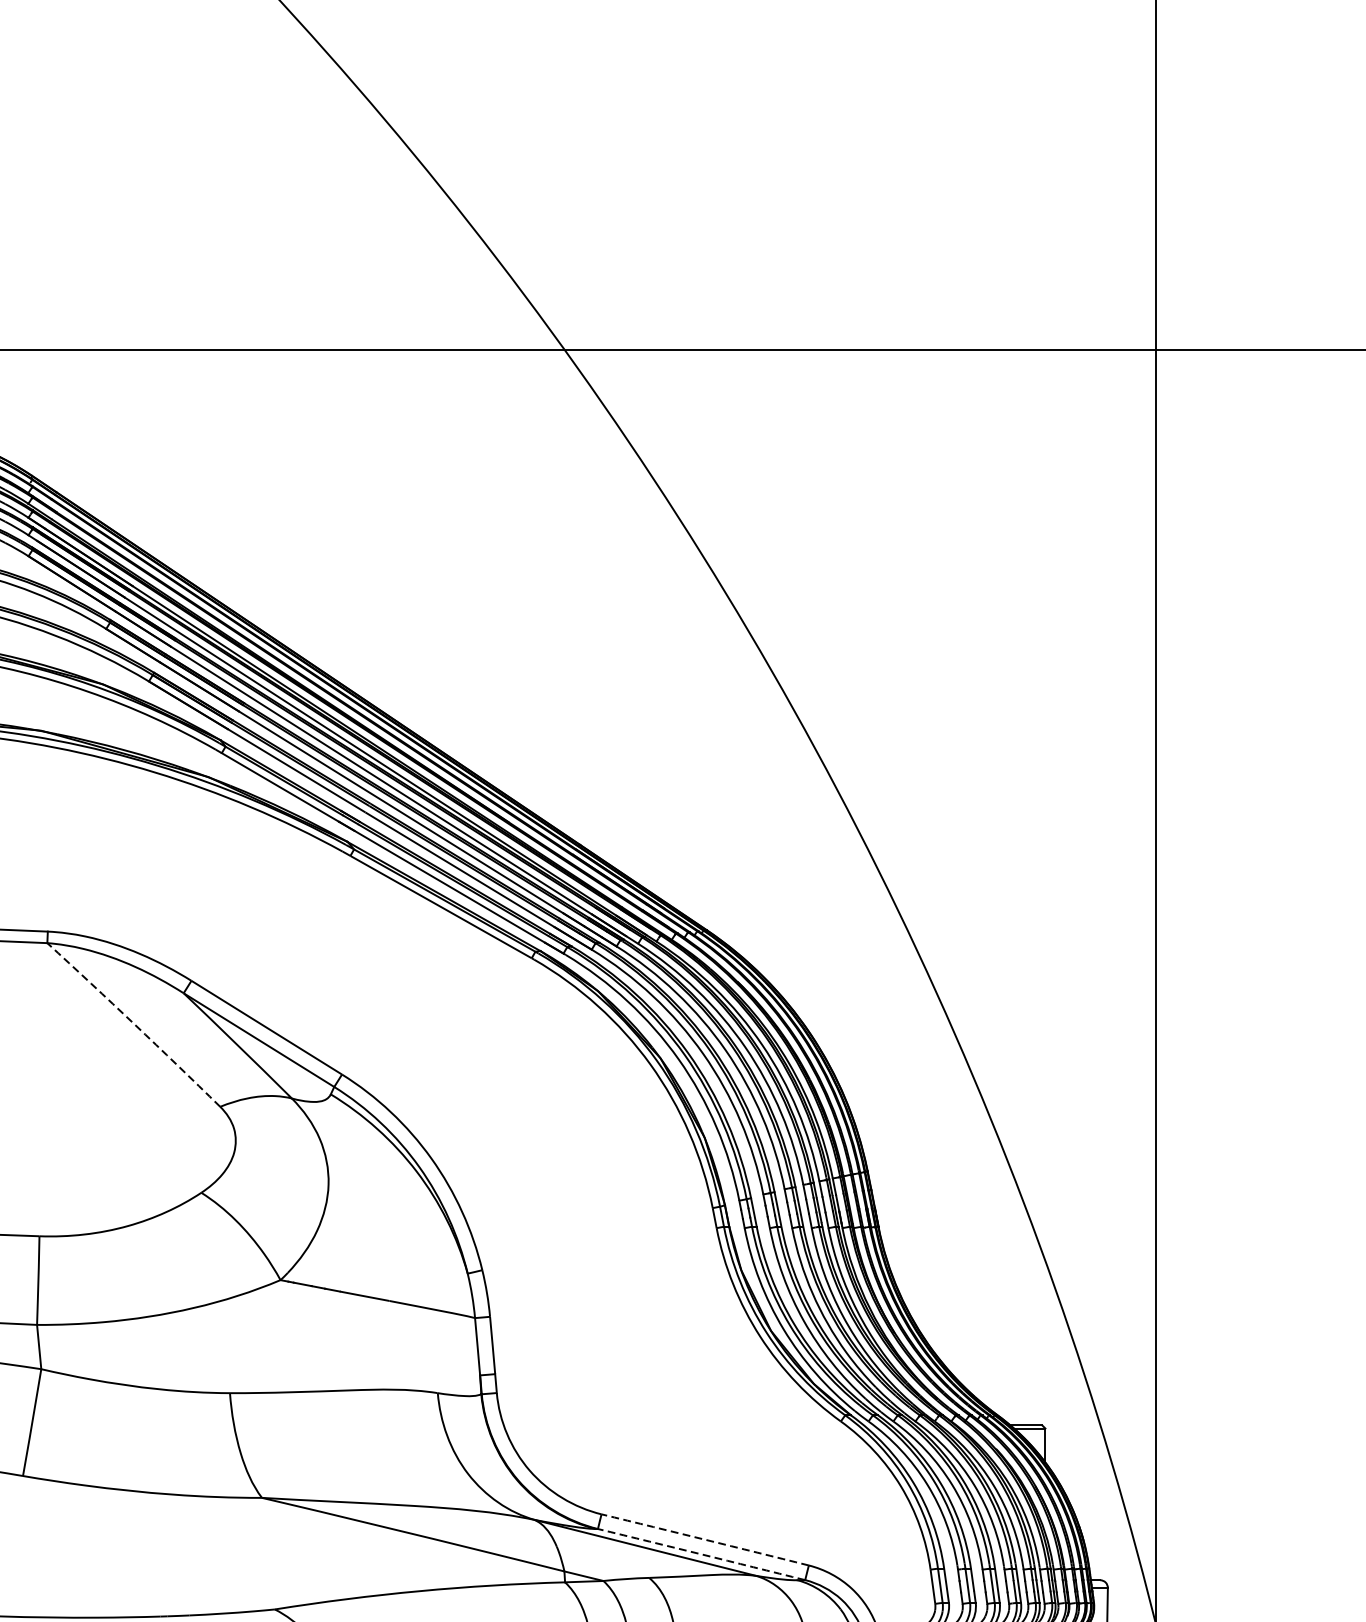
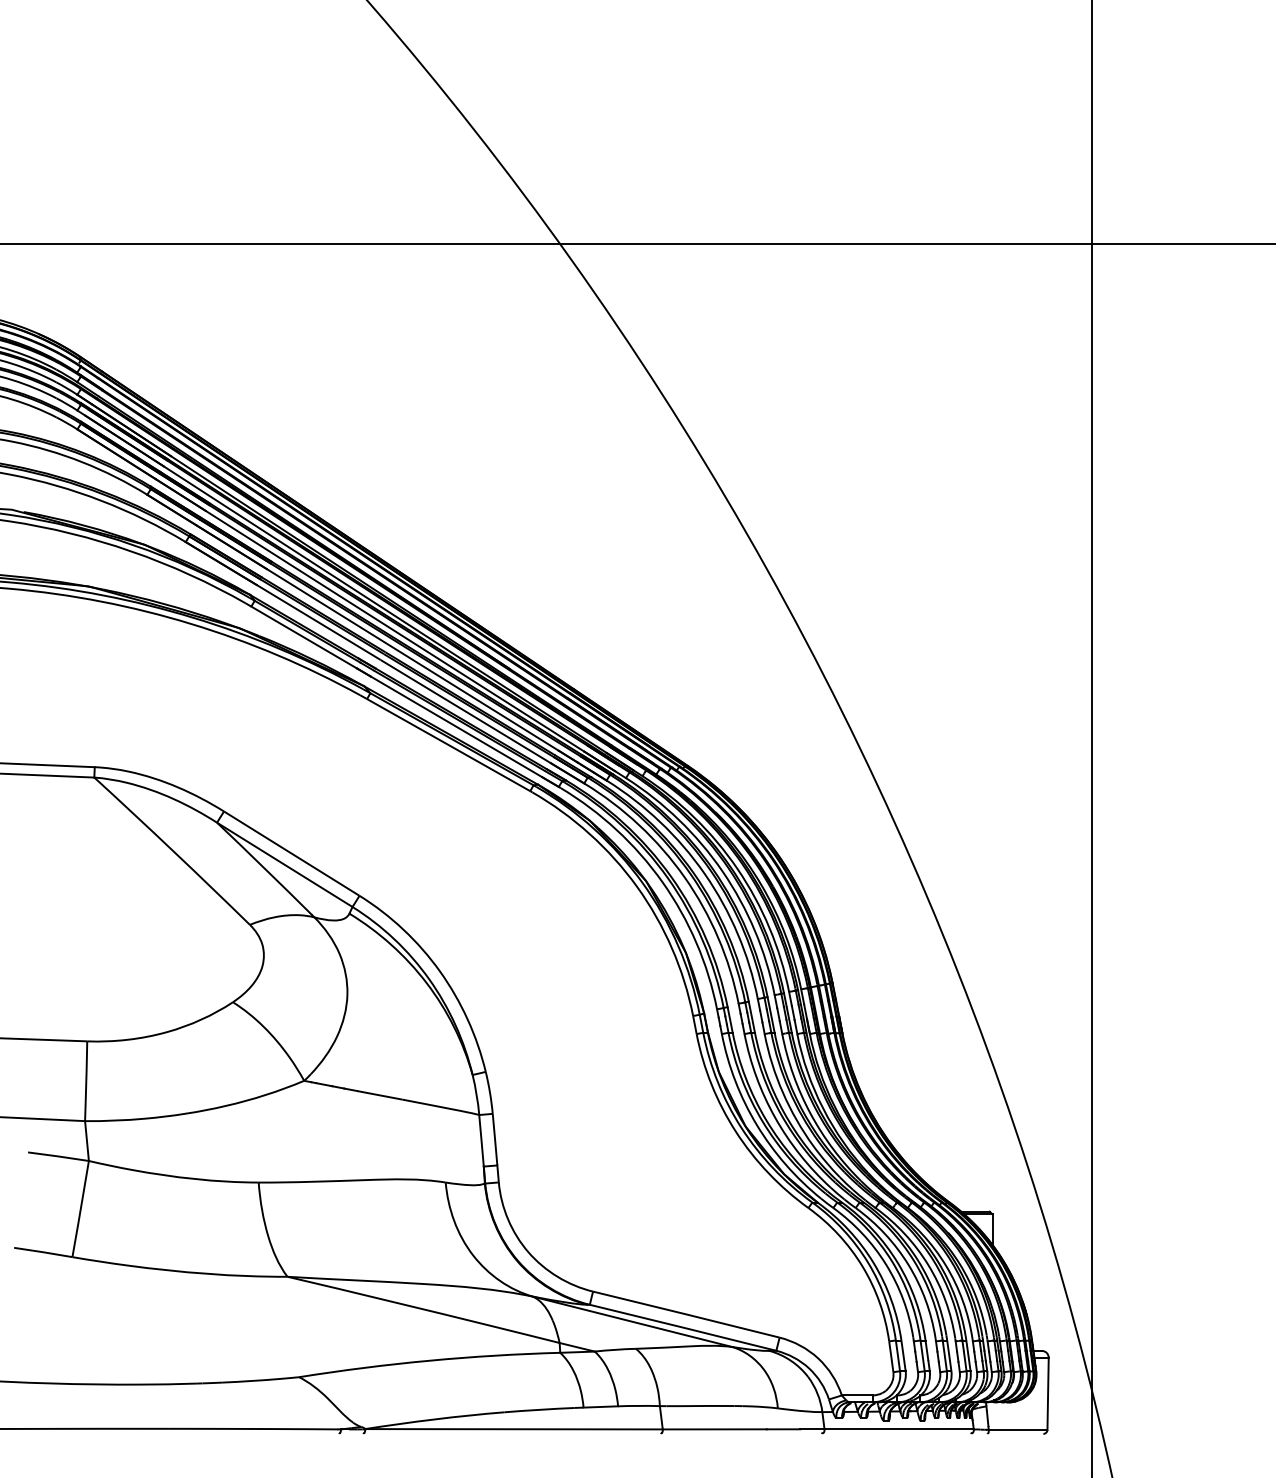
arc: (134, 1024) -> (172, 850), dashed -> solid
arc: (705, 1539) -> (686, 1314), dashed -> solid
arc: (702, 1554) -> (683, 1327), dashed -> solid

